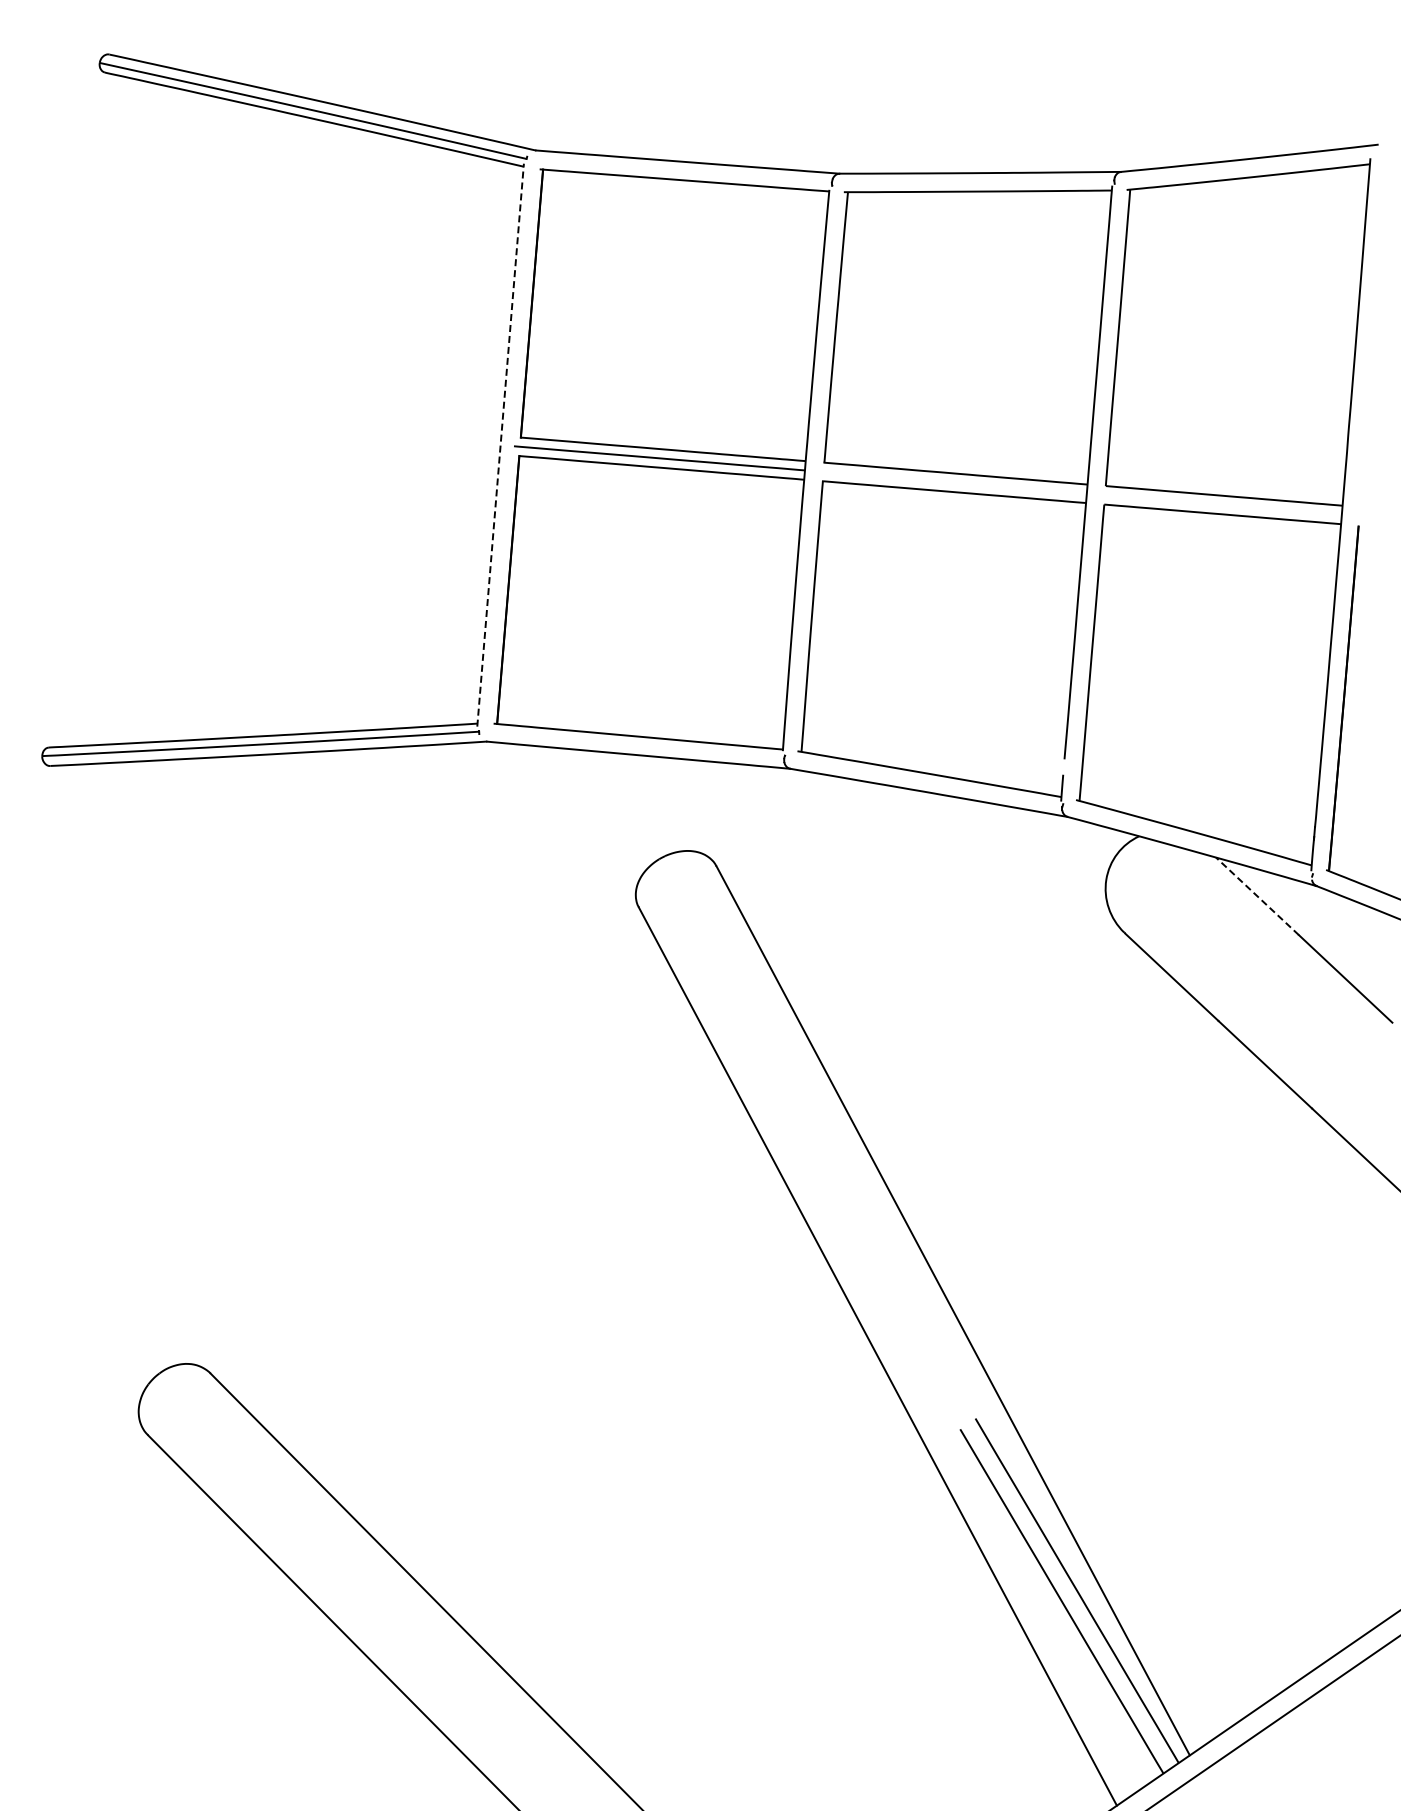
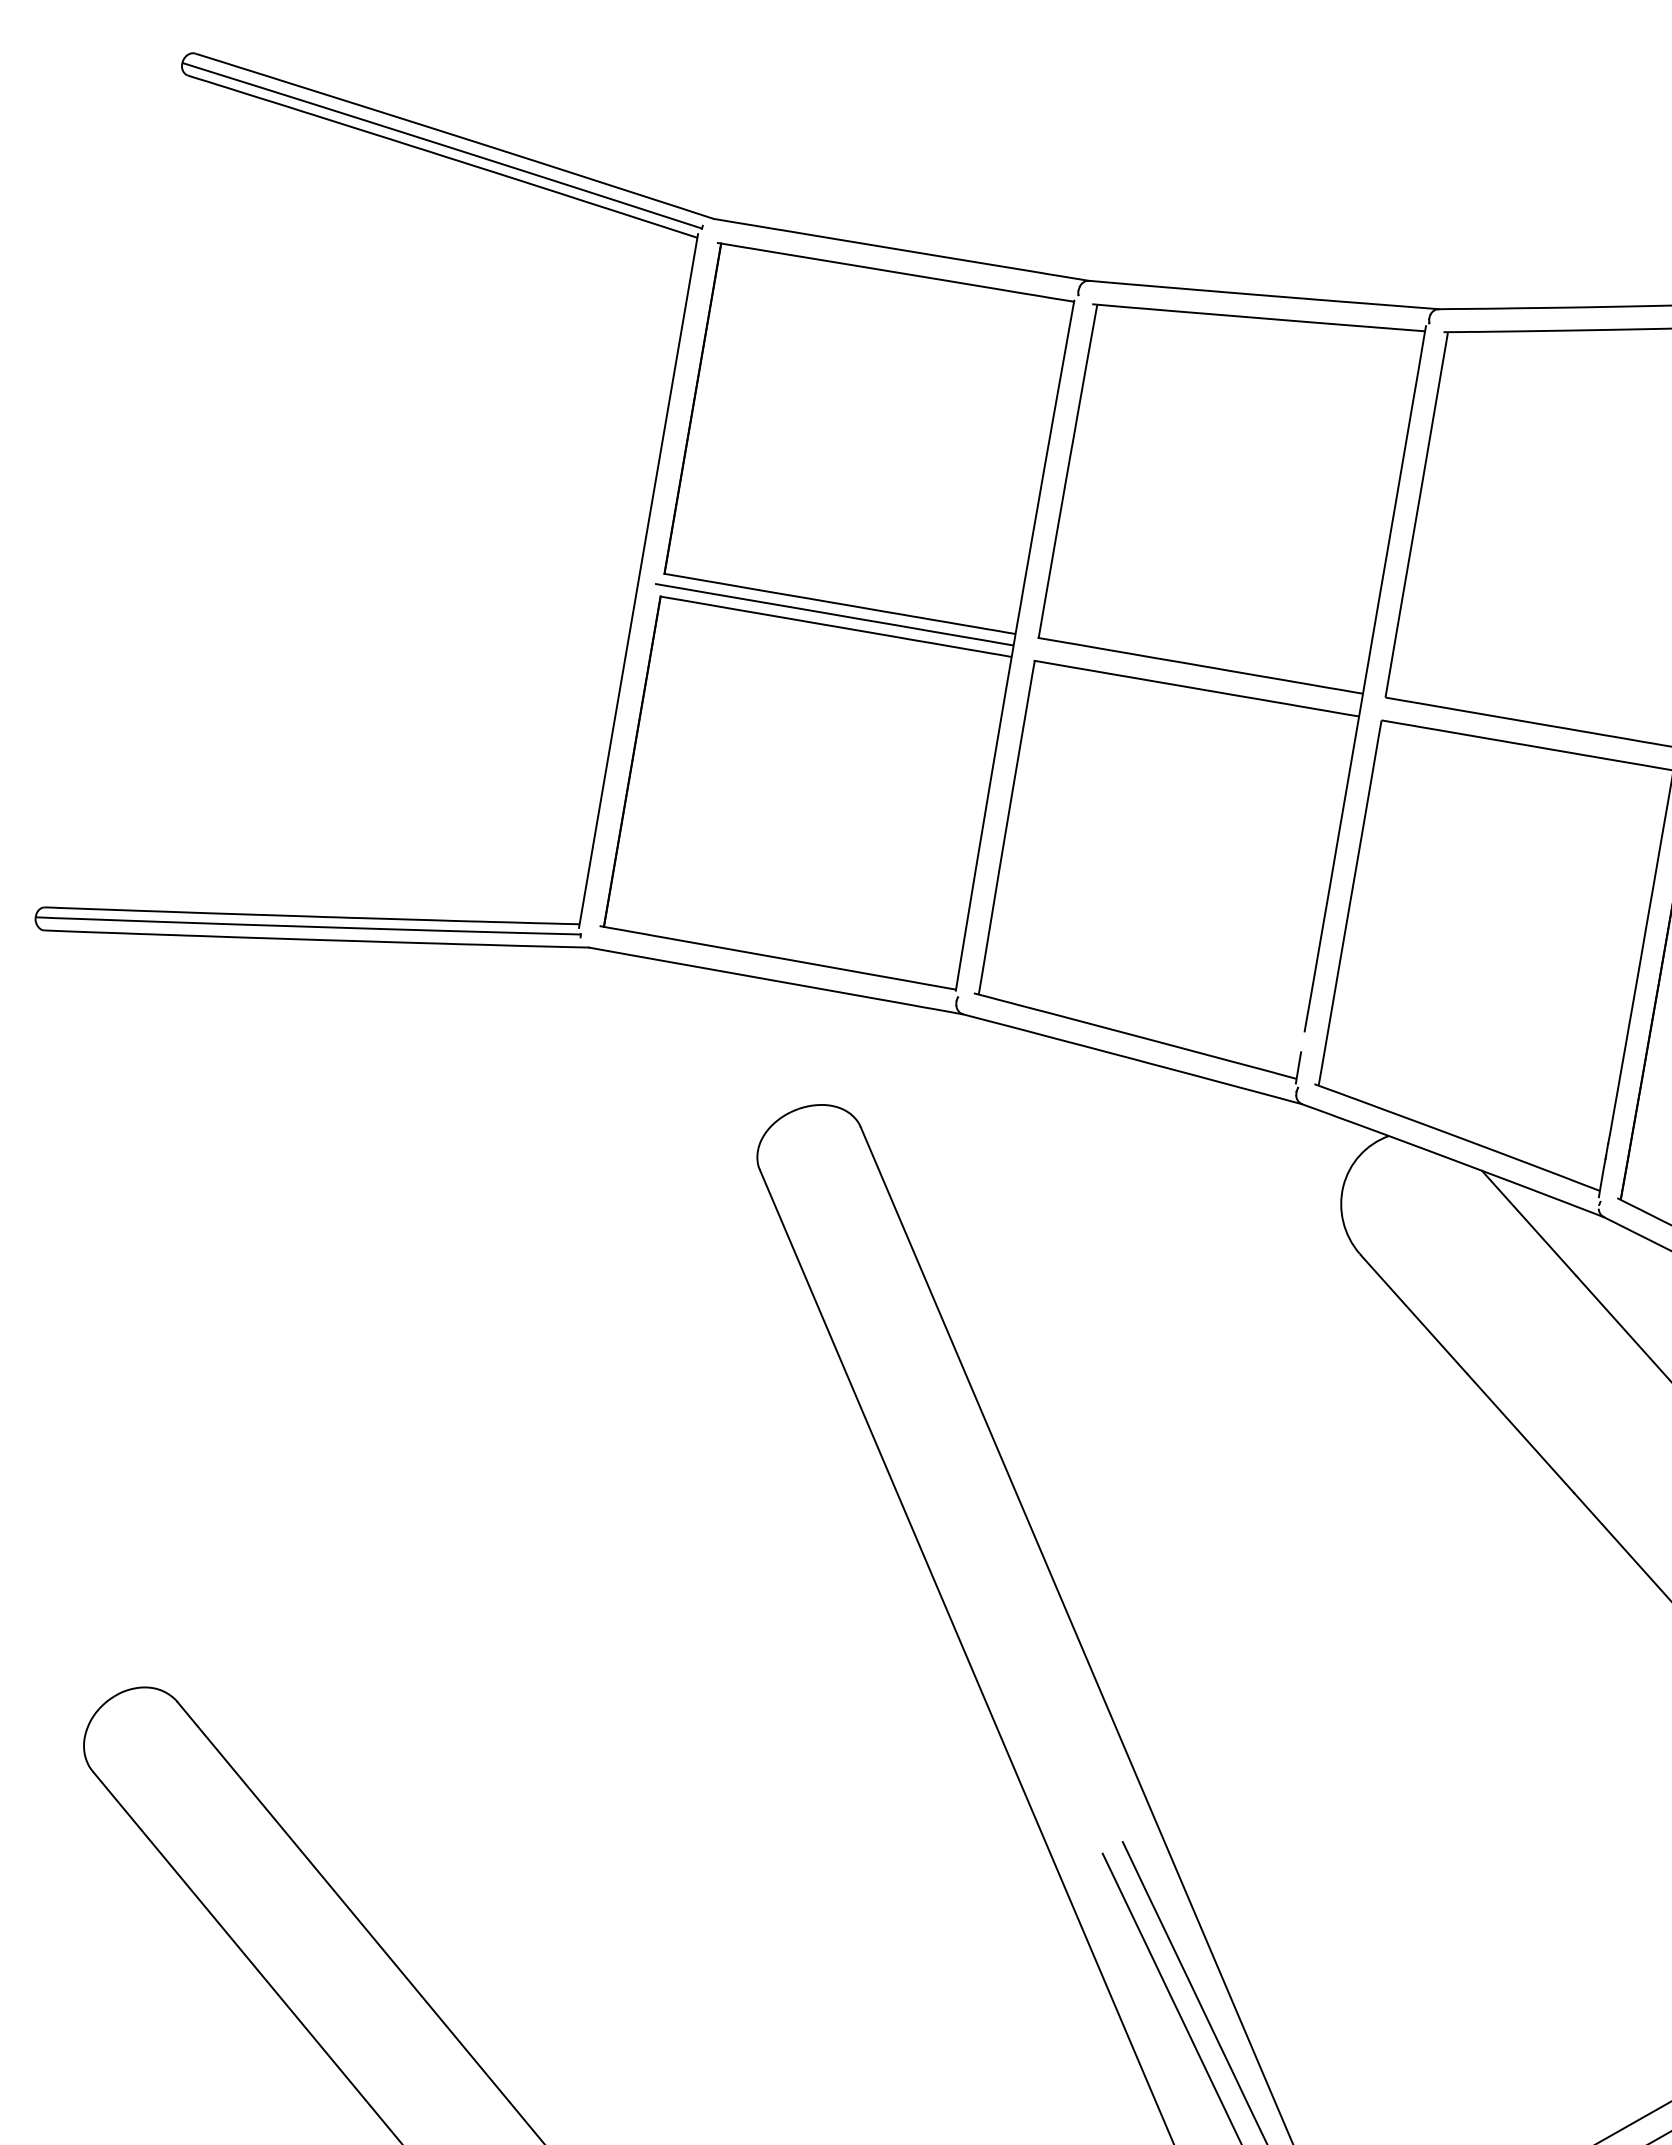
line: (500, 444) -> (638, 580), dashed -> solid
line: (1257, 896) -> (1529, 1223), dashed -> solid

